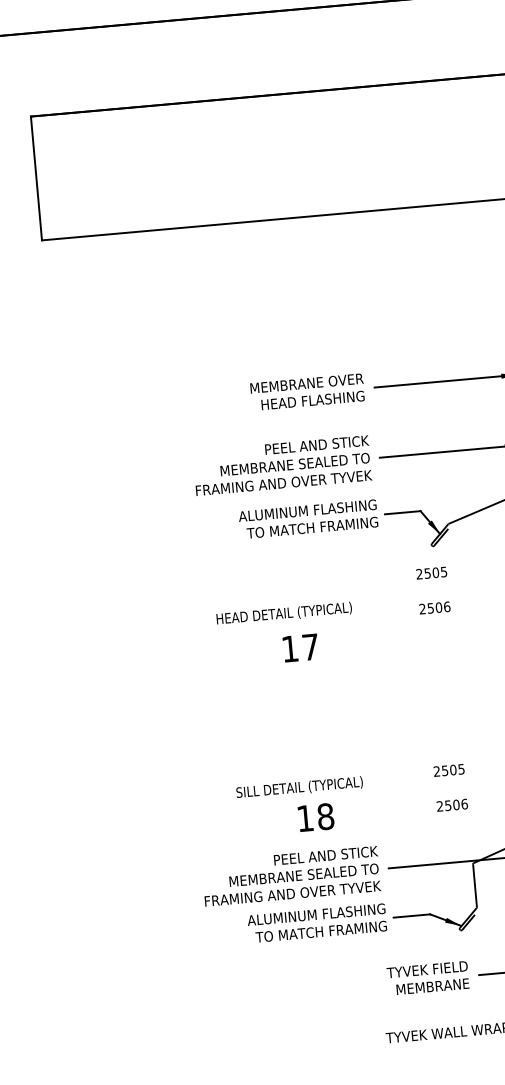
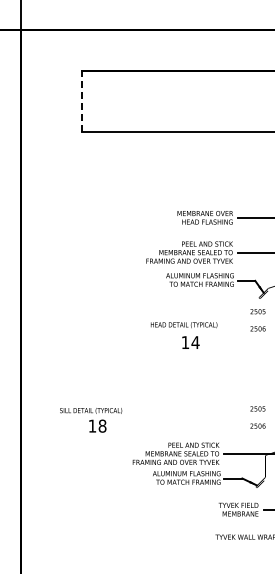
line: (35, 178) -> (81, 101), solid -> dashed
text: (310, 646) -> (195, 342), 17 -> 14
text: (302, 807) -> (91, 420), moved

